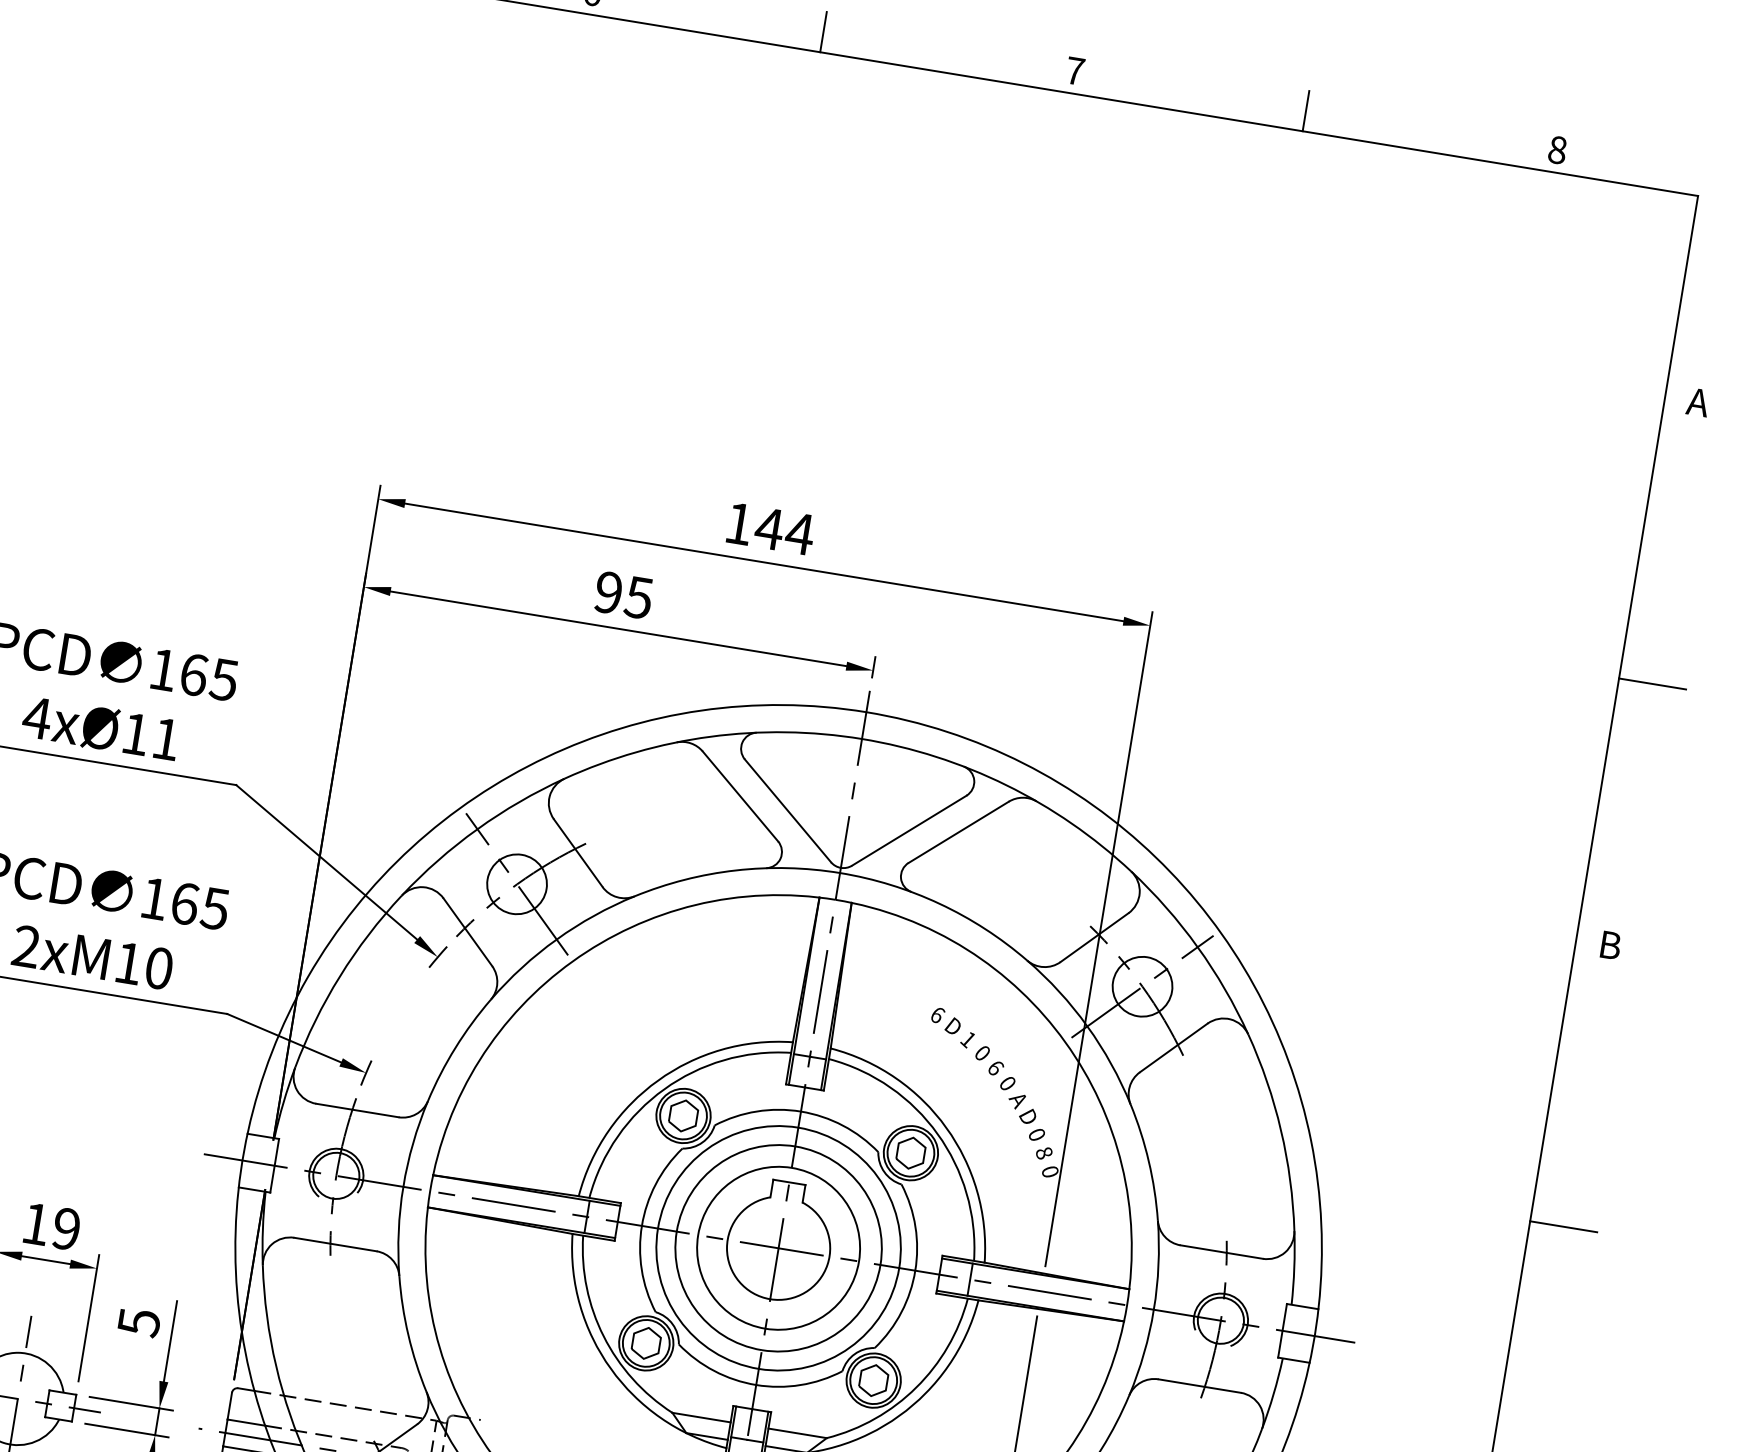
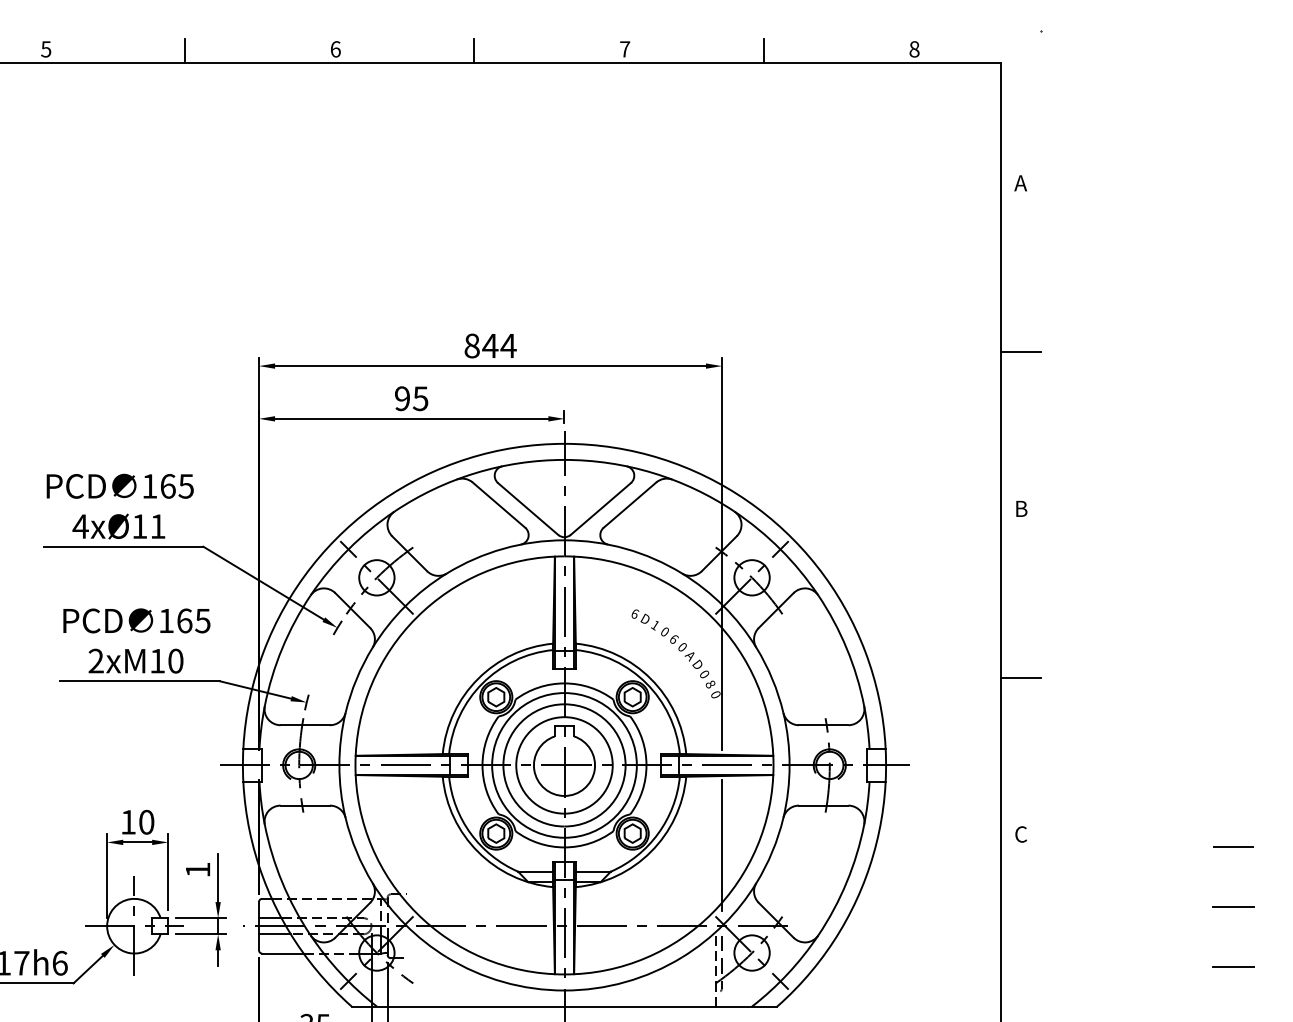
text: (738, 522) -> (471, 345), 144 -> 844
text: (66, 1227) -> (146, 821), 19 -> 10
text: (140, 1321) -> (198, 869), 5 -> 1

